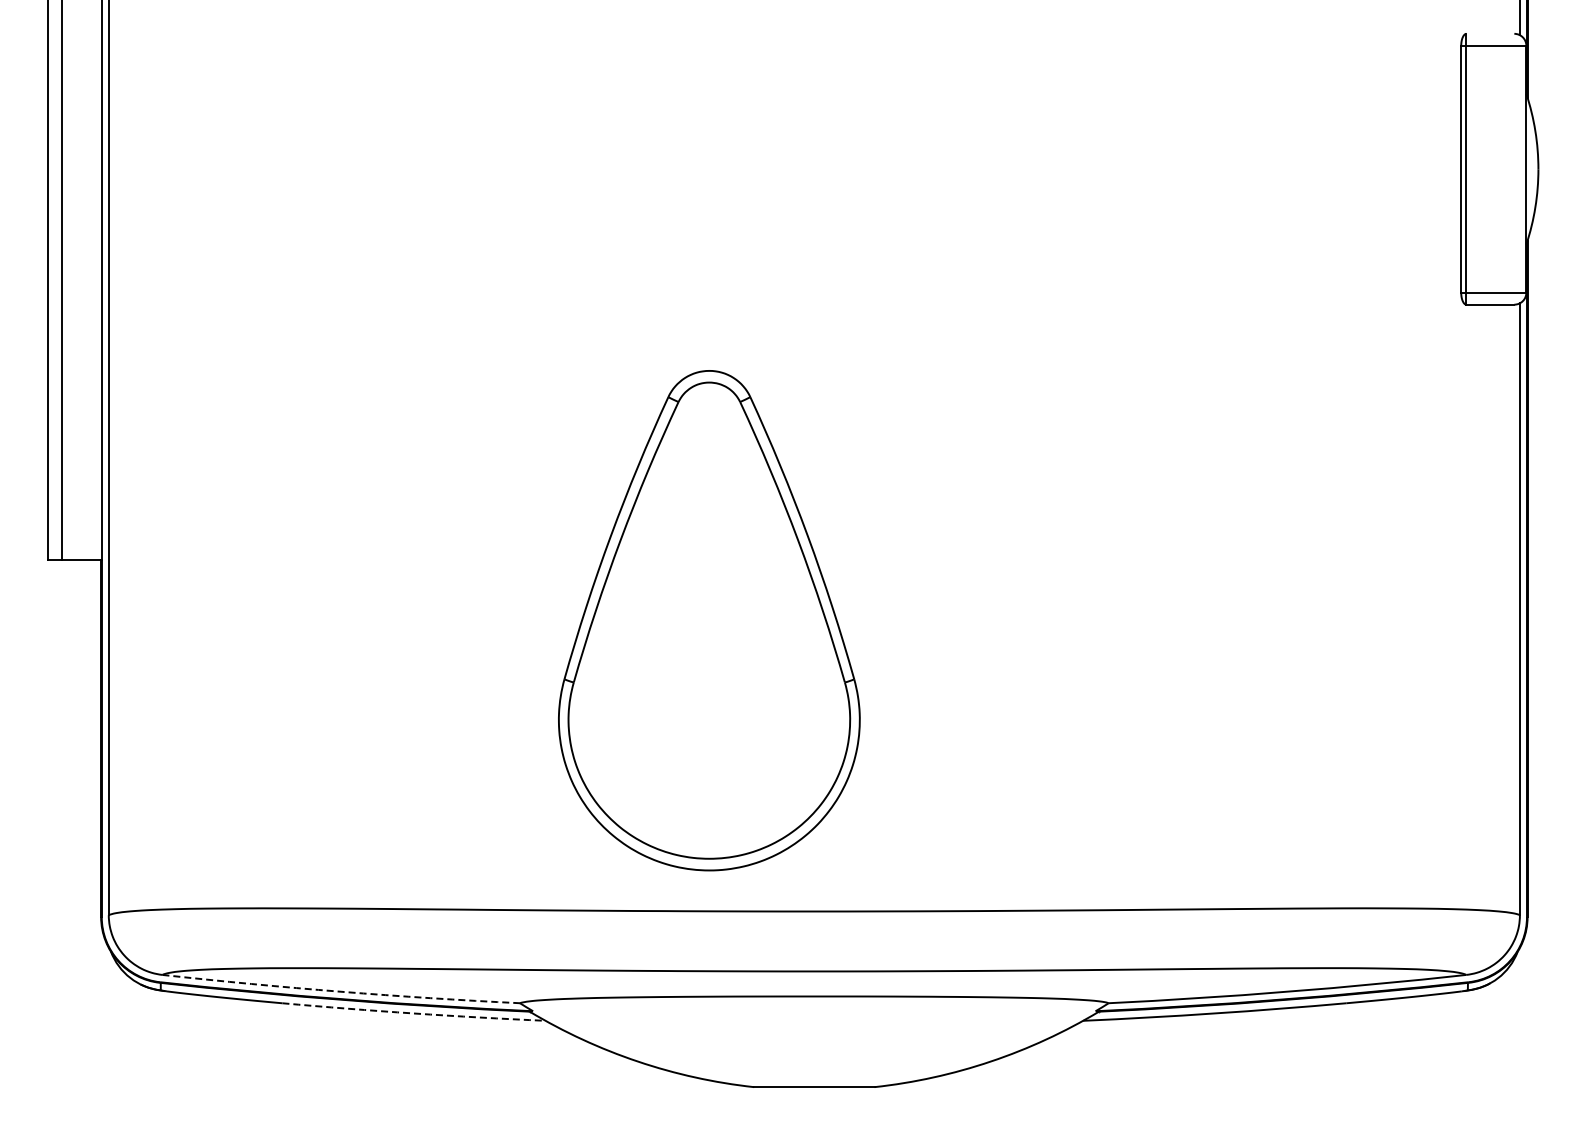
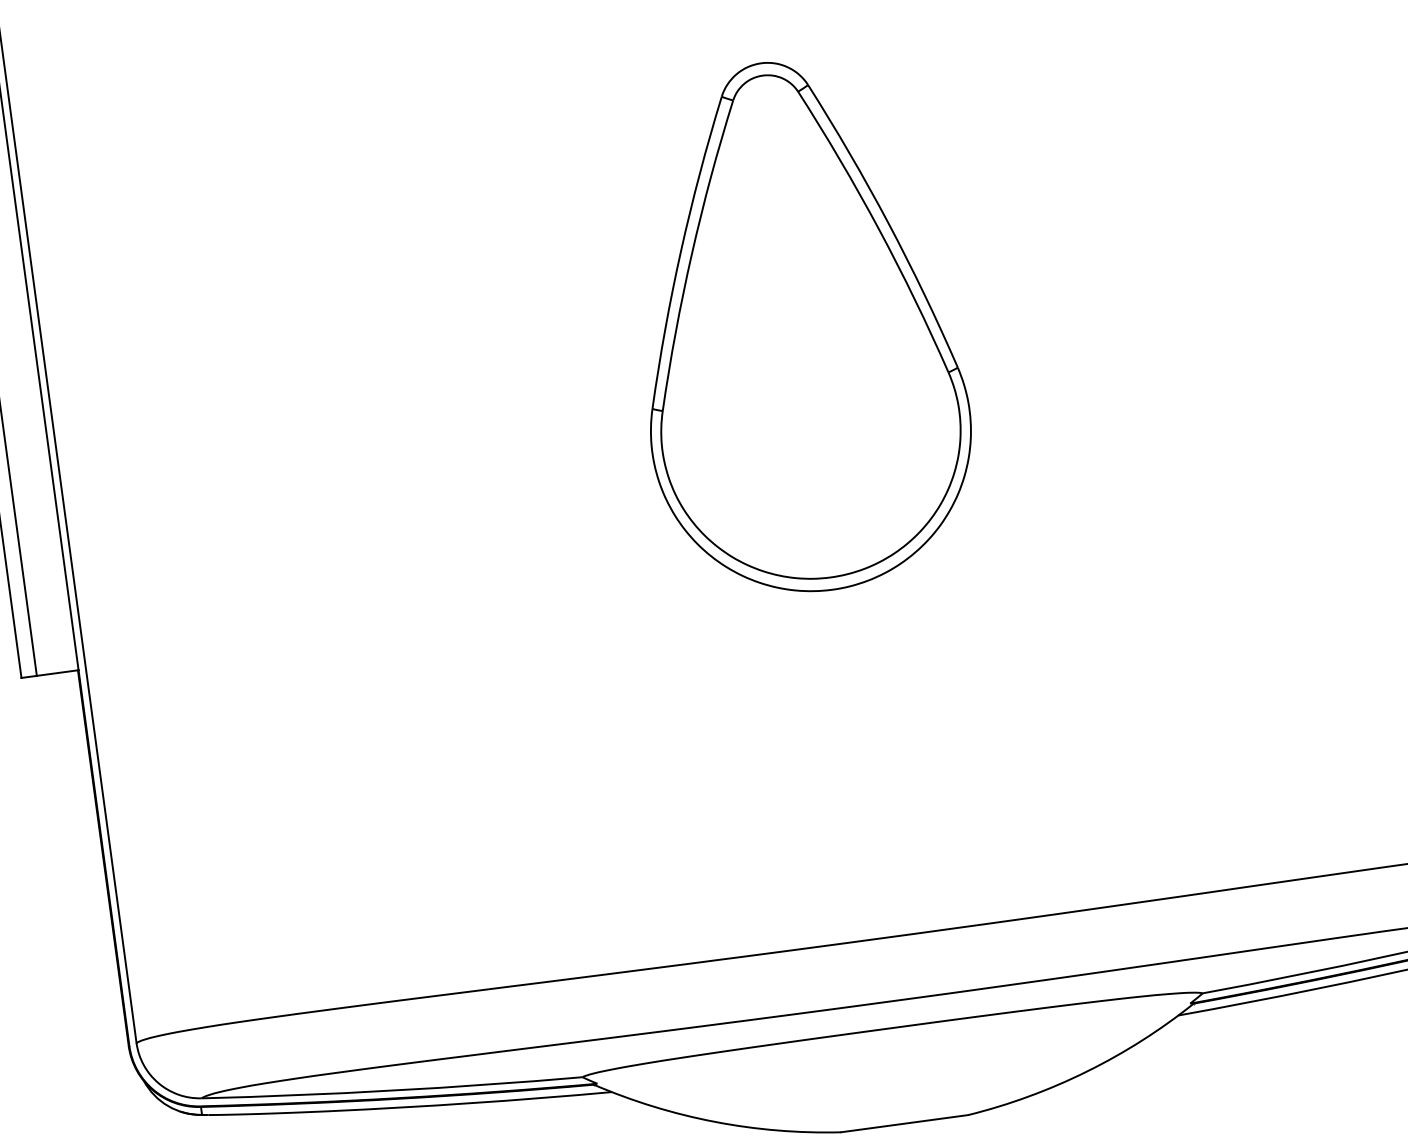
part: (709, 620) -> (796, 326), moved
arc: (341, 991) -> (392, 1090), dashed -> solid
arc: (413, 1013) -> (471, 1103), dashed -> solid

